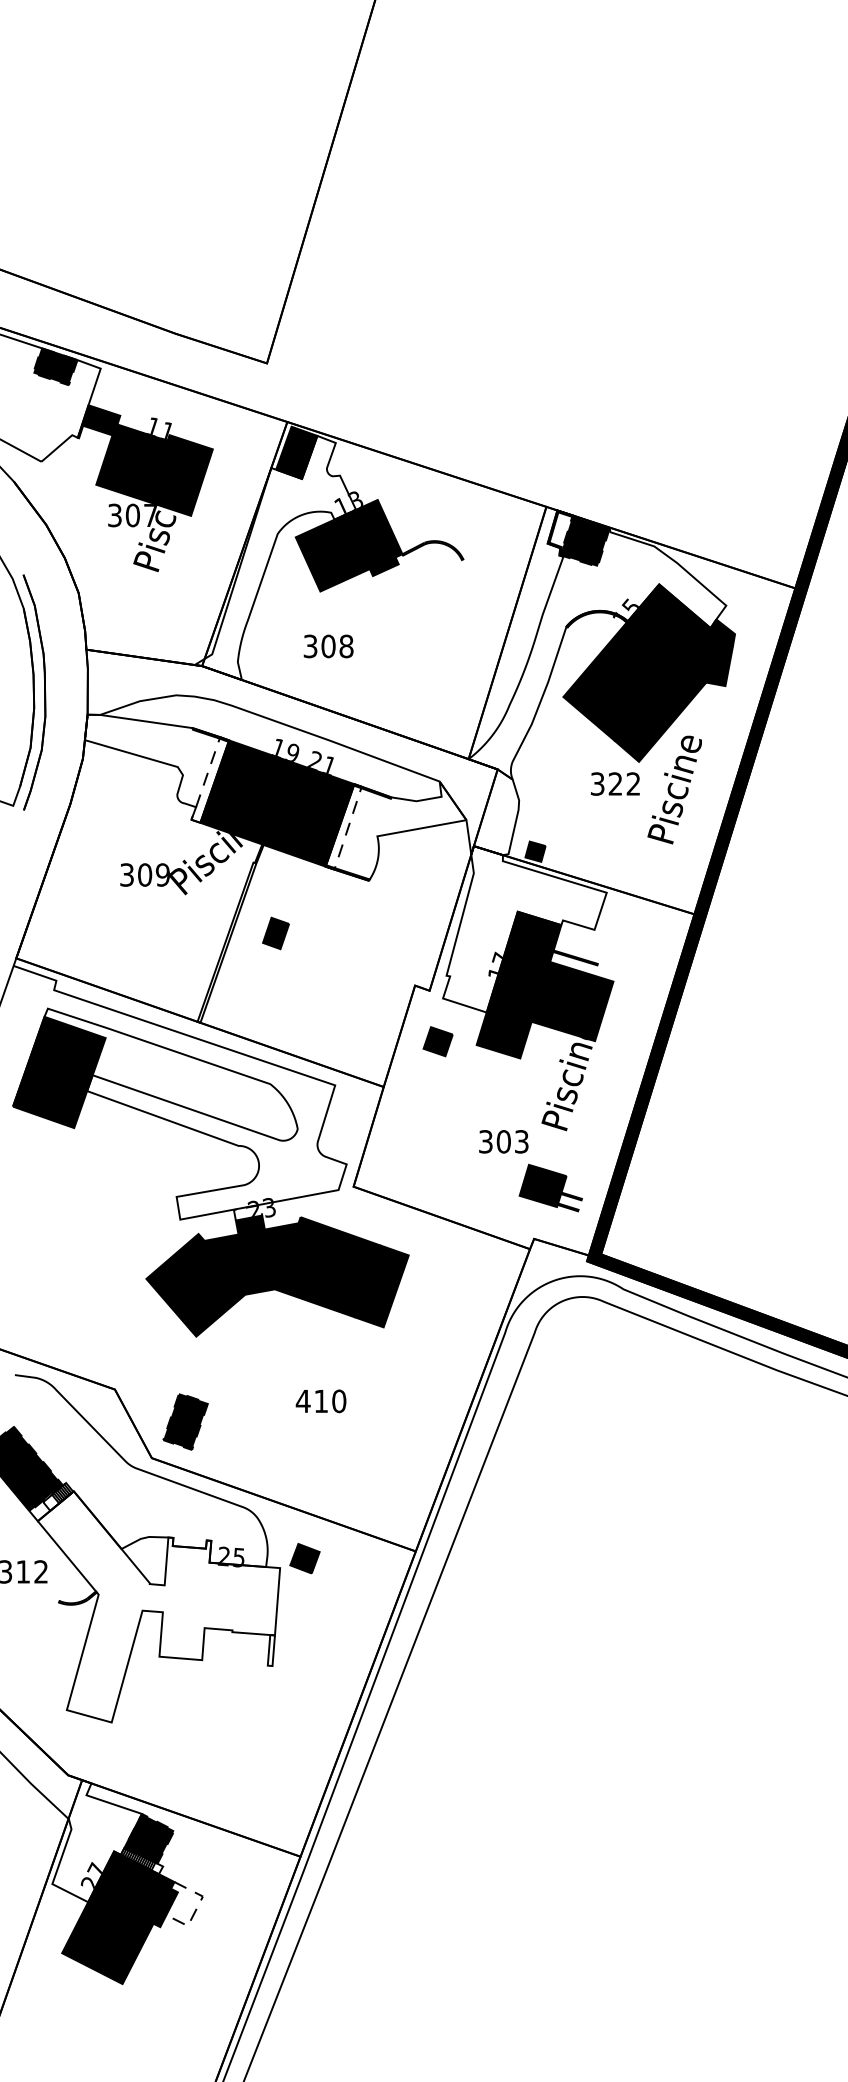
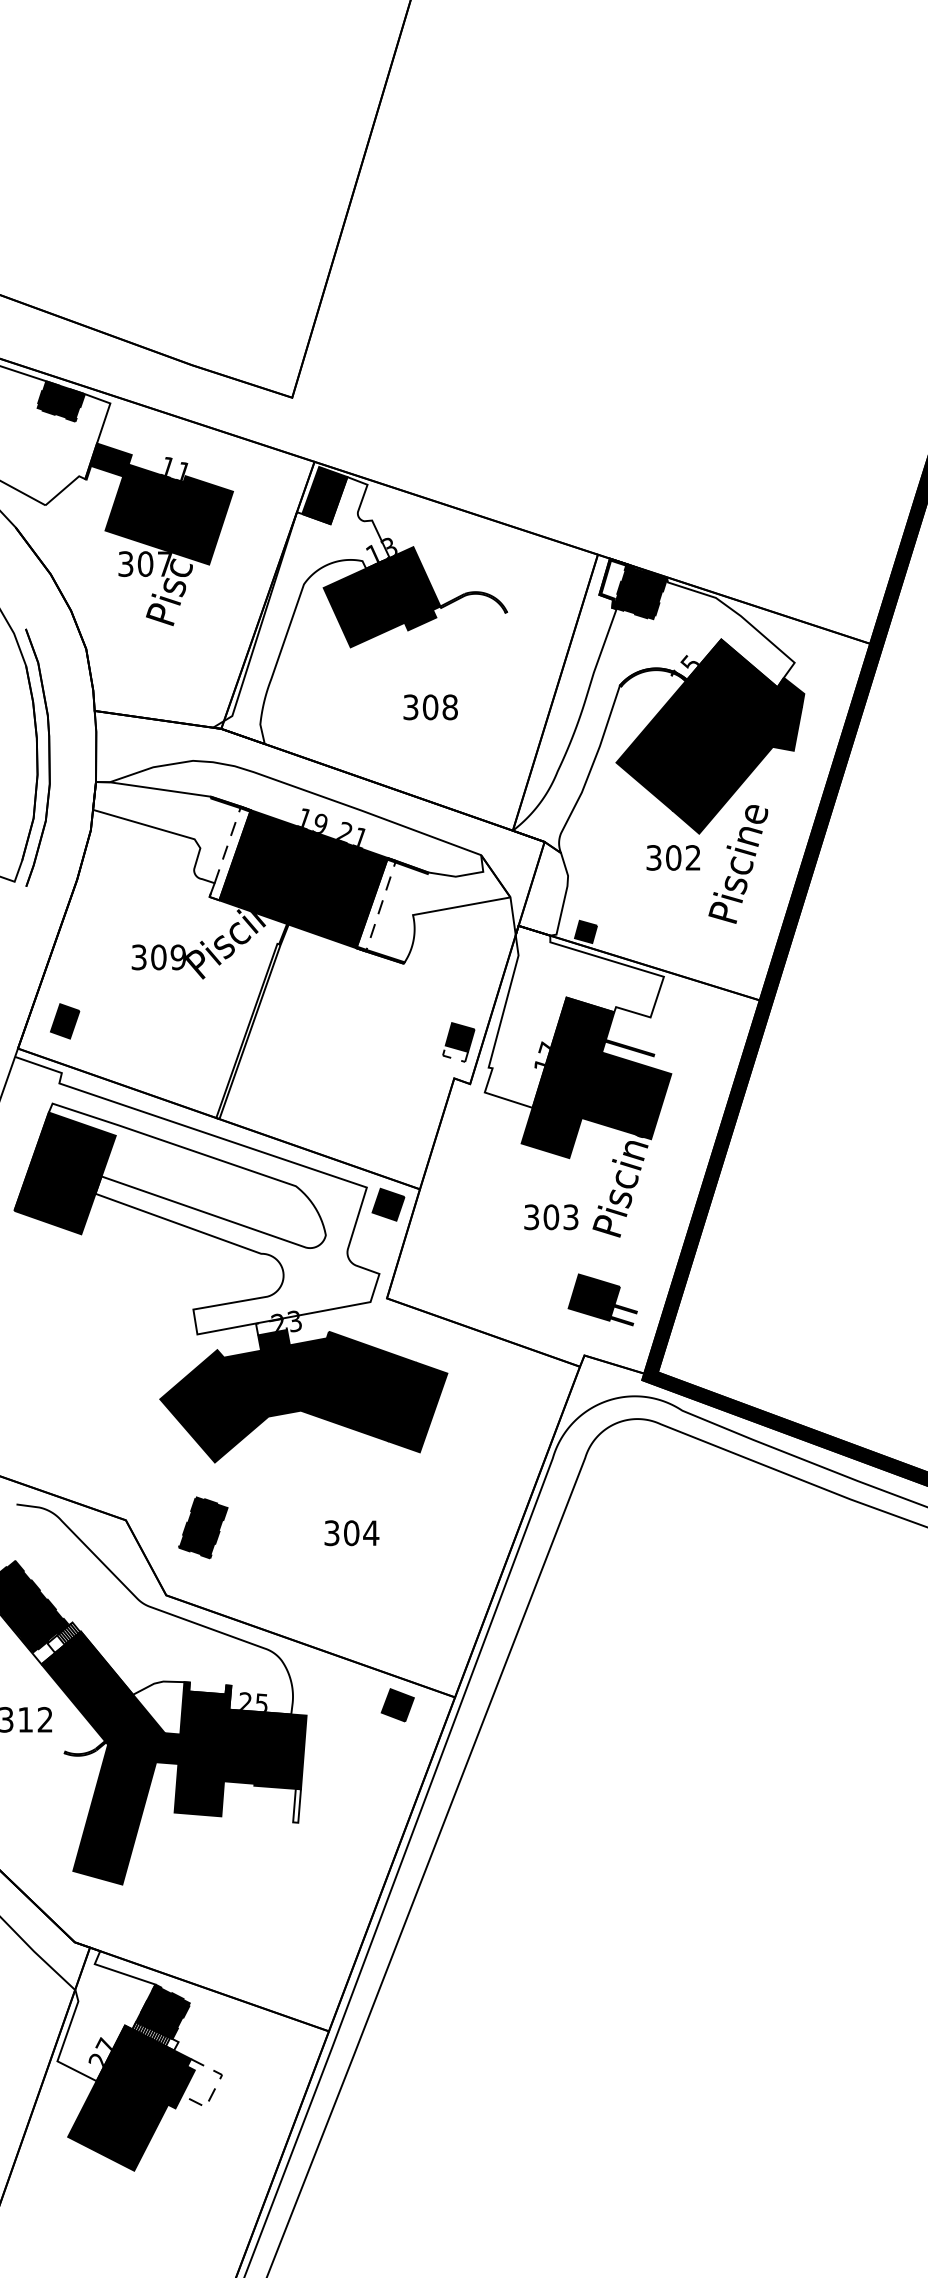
text: (328, 646) -> (430, 707), moved
text: (615, 783) -> (673, 857), 322 -> 302
part: (276, 933) -> (65, 1021), moved
part: (418, 952) -> (458, 1042), added
part: (438, 1041) -> (388, 1204), moved
text: (503, 1142) -> (551, 1217), moved
text: (321, 1401) -> (351, 1533), 410 -> 304
part: (185, 1421) -> (203, 1527), moved
part: (304, 1558) -> (397, 1705), moved
fill: (158, 1606) -> (173, 1757), added

